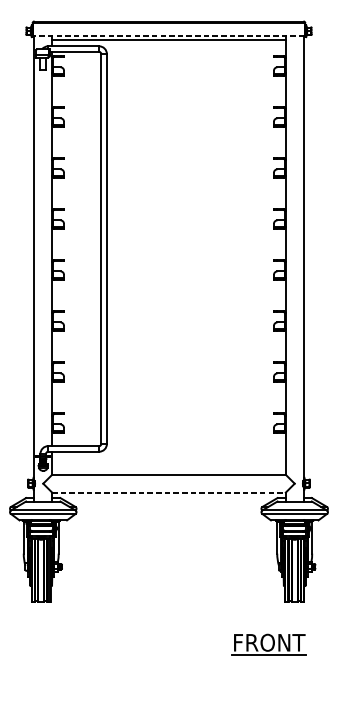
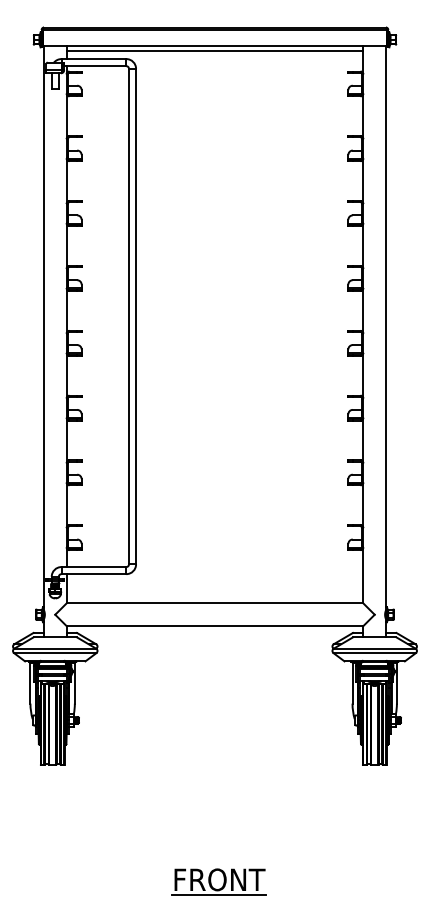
line: (168, 36) -> (214, 46), dashed -> solid
line: (169, 492) -> (215, 626), dashed -> solid
part: (268, 644) -> (218, 881), moved

